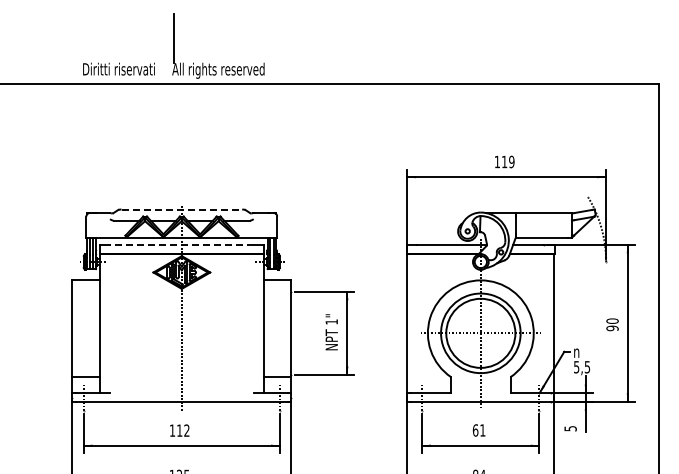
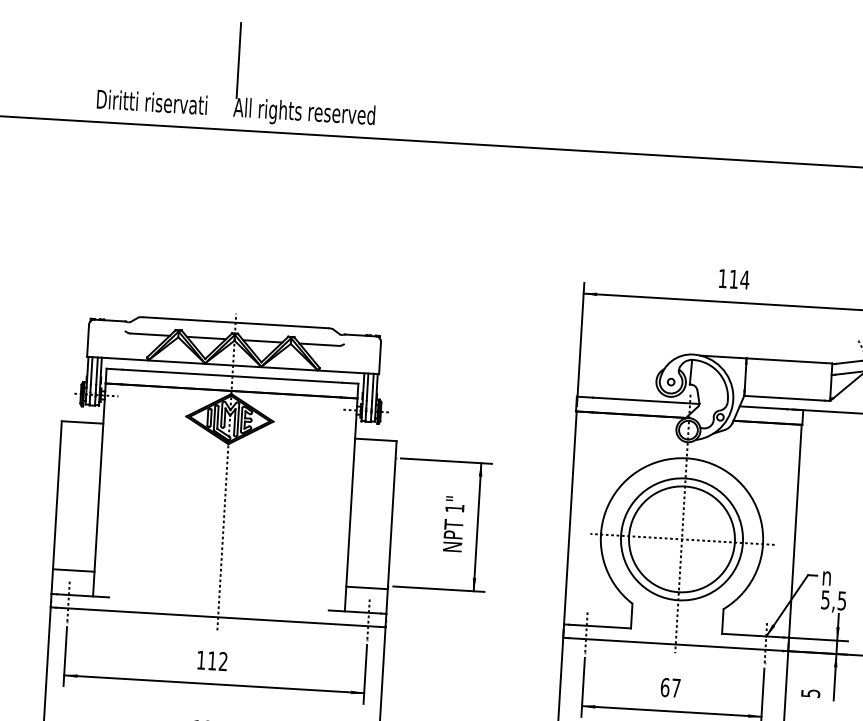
text: (511, 161) -> (744, 279), 119 -> 114
line: (182, 209) -> (236, 322), dashed -> solid
line: (181, 244) -> (231, 376), dashed -> solid
text: (482, 430) -> (675, 688), 61 -> 67

